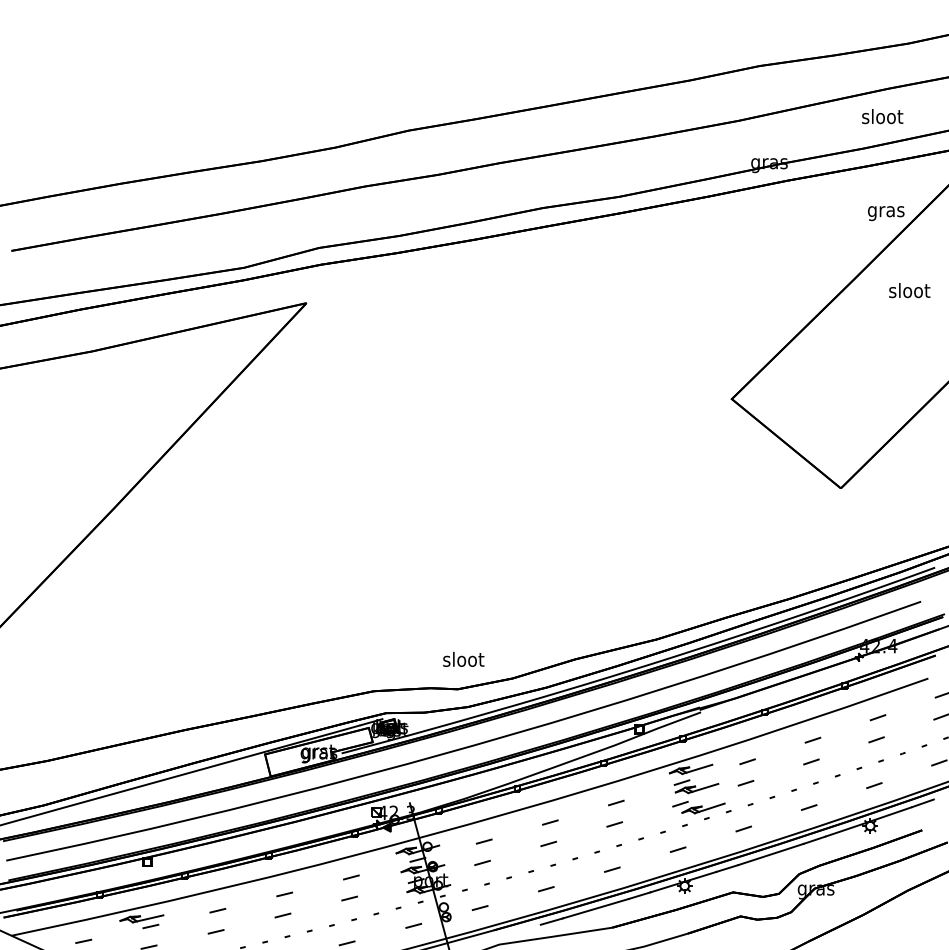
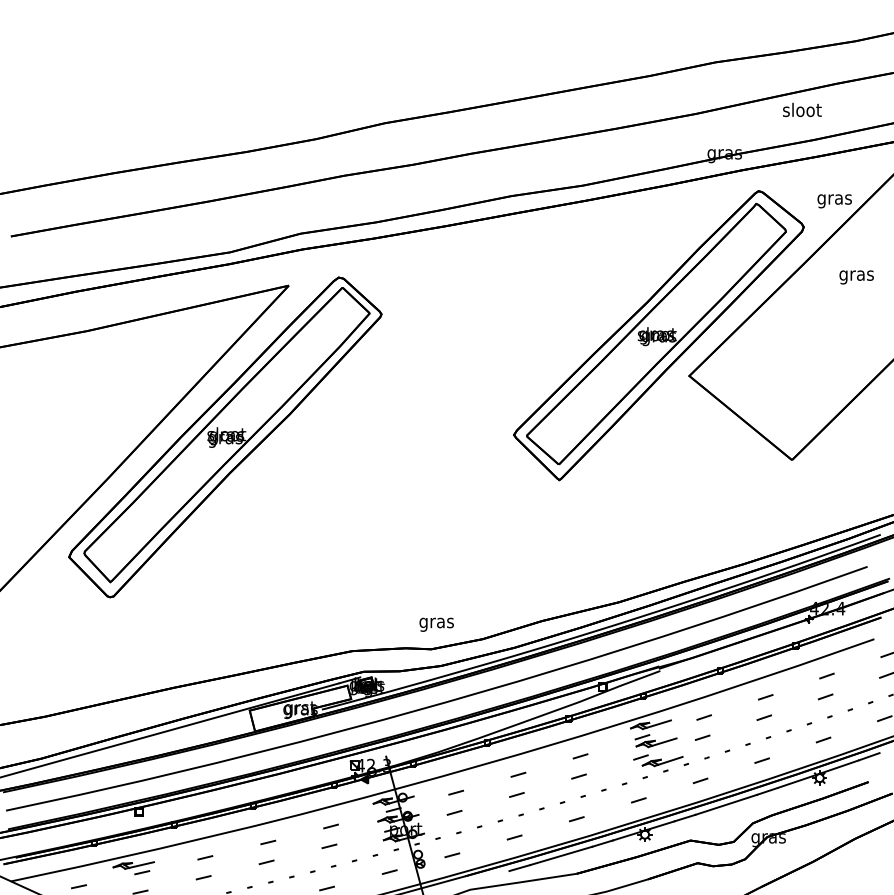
text: (882, 116) -> (802, 109), moved
text: (909, 292) -> (856, 275), sloot -> gras
part: (699, 356) -> (658, 335), added
part: (239, 464) -> (225, 437), added
text: (463, 660) -> (436, 622), sloot -> gras

